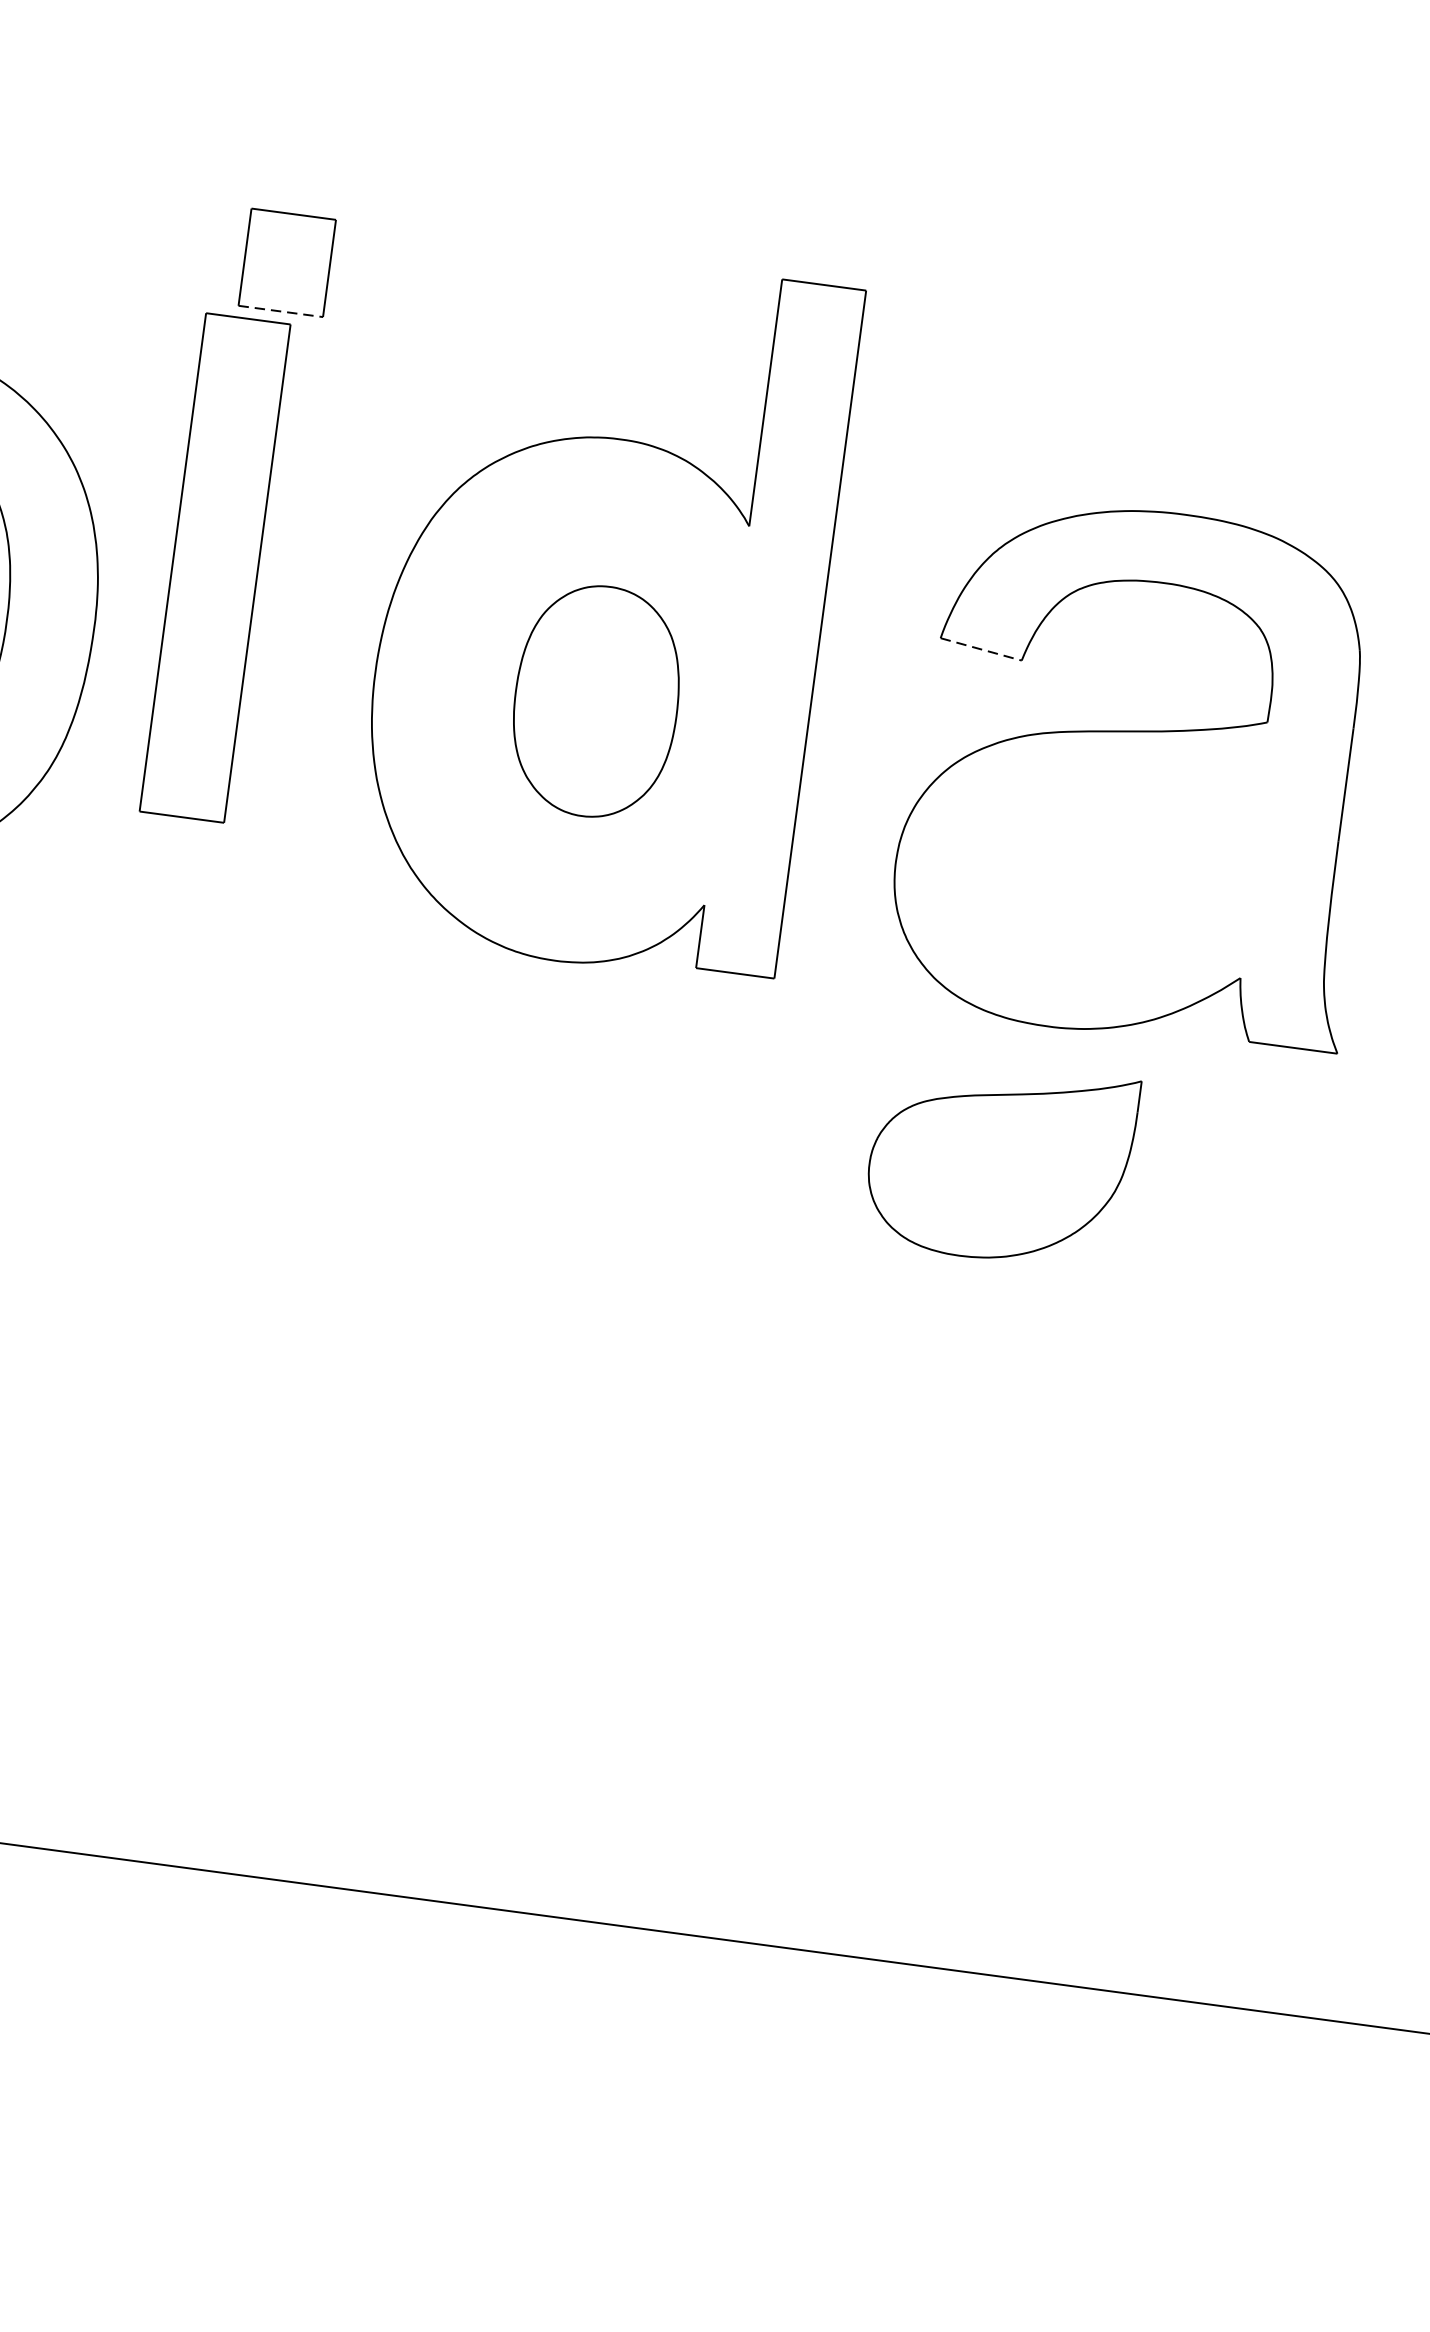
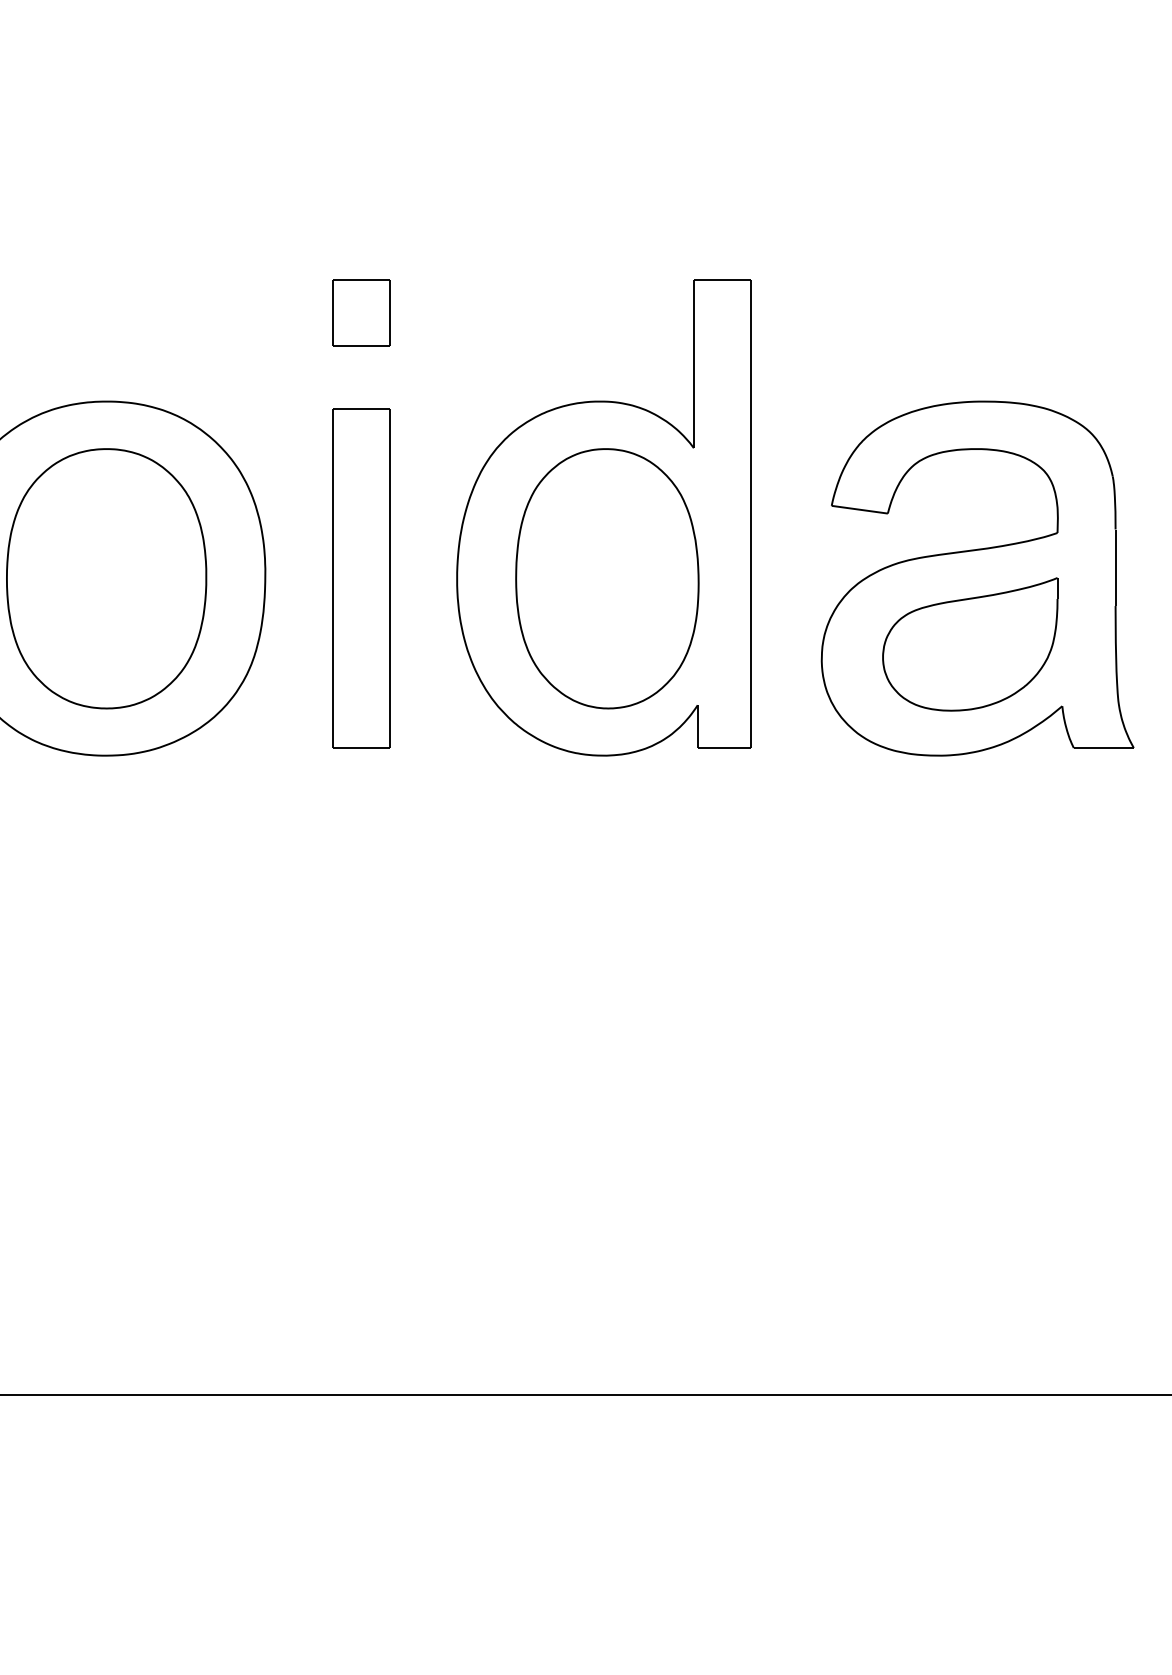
line: (280, 311) -> (361, 346), dashed -> solid
part: (214, 567) -> (361, 578), moved
line: (982, 649) -> (860, 509), dashed -> solid
part: (596, 701) -> (607, 578), size x1.67
part: (1000, 1162) -> (970, 644), moved

